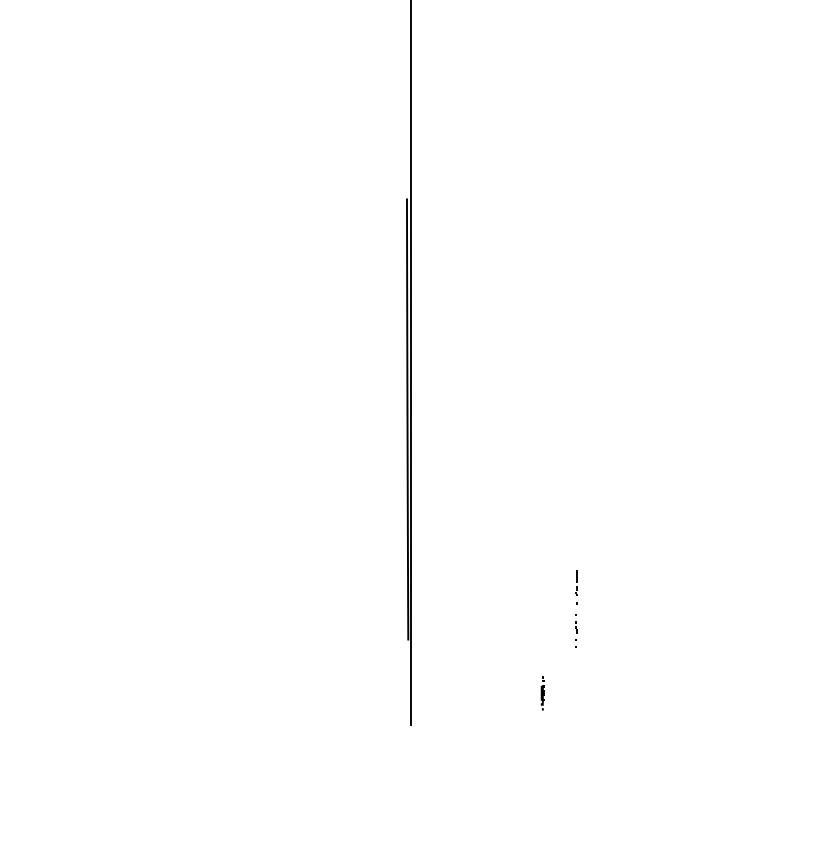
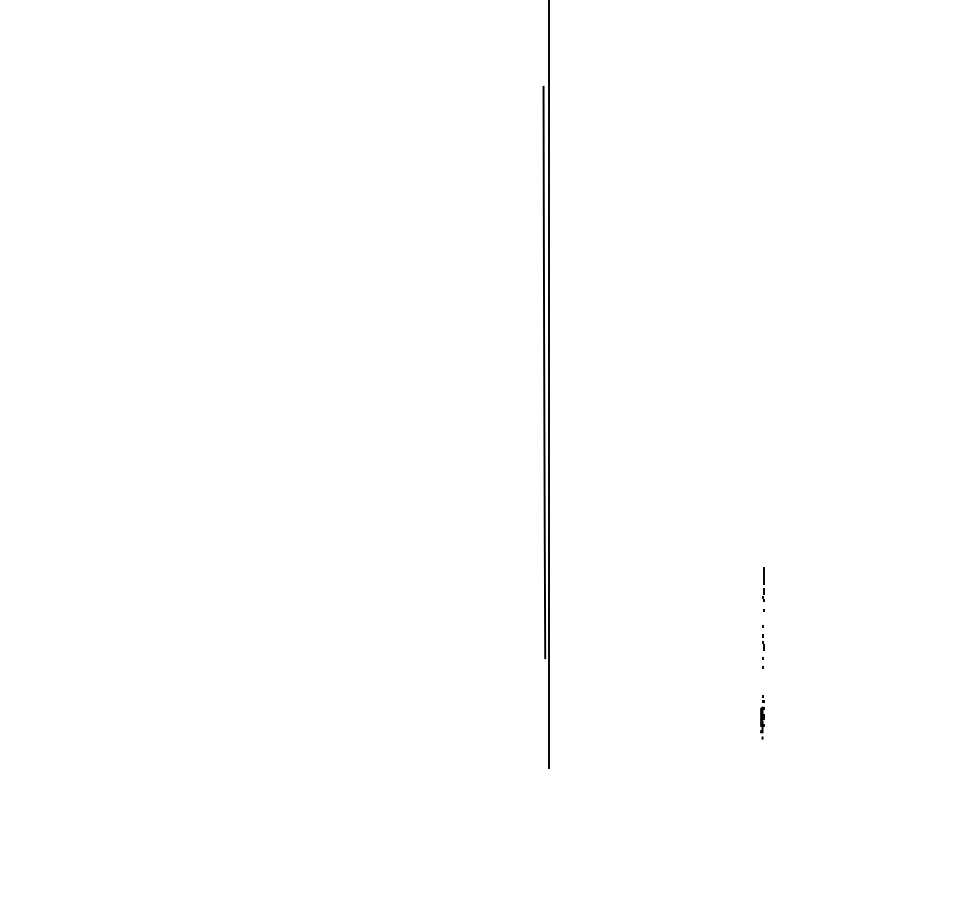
part: (542, 693) -> (762, 717), moved

